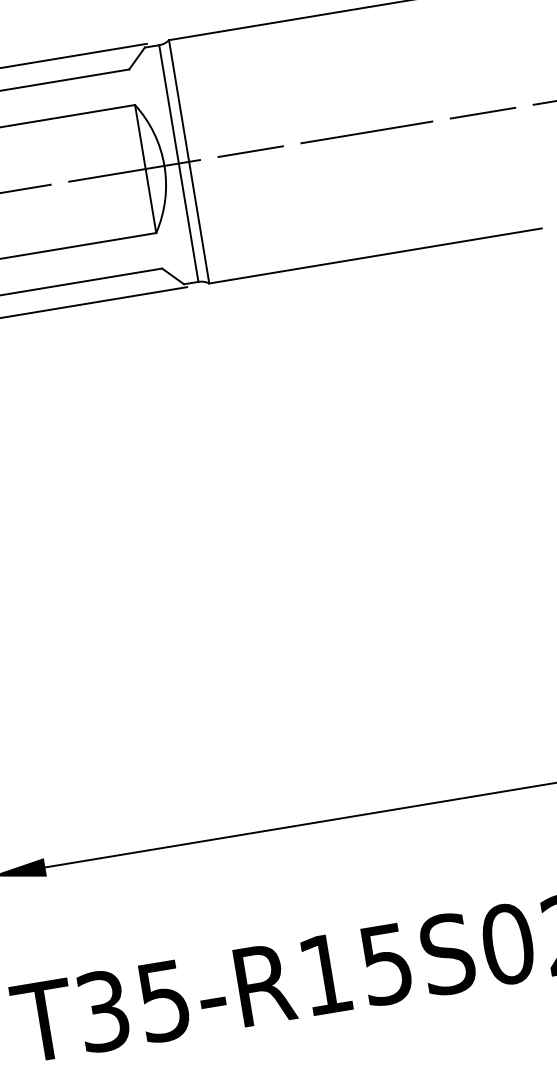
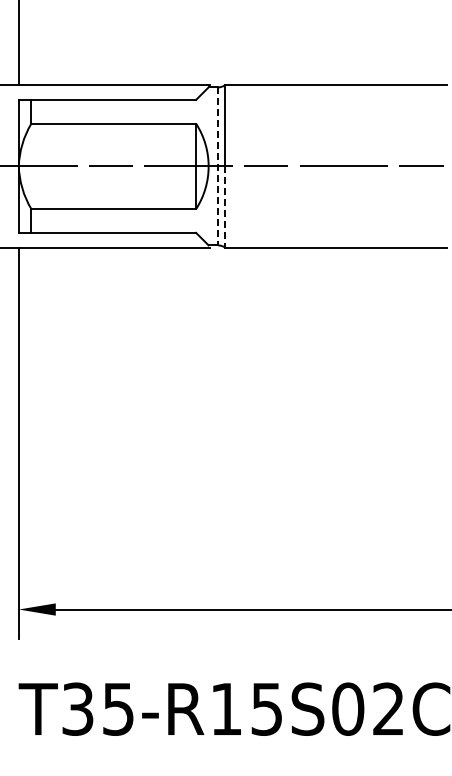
line: (179, 163) -> (218, 166), solid -> dashed
line: (199, 223) -> (225, 207), solid -> dashed

